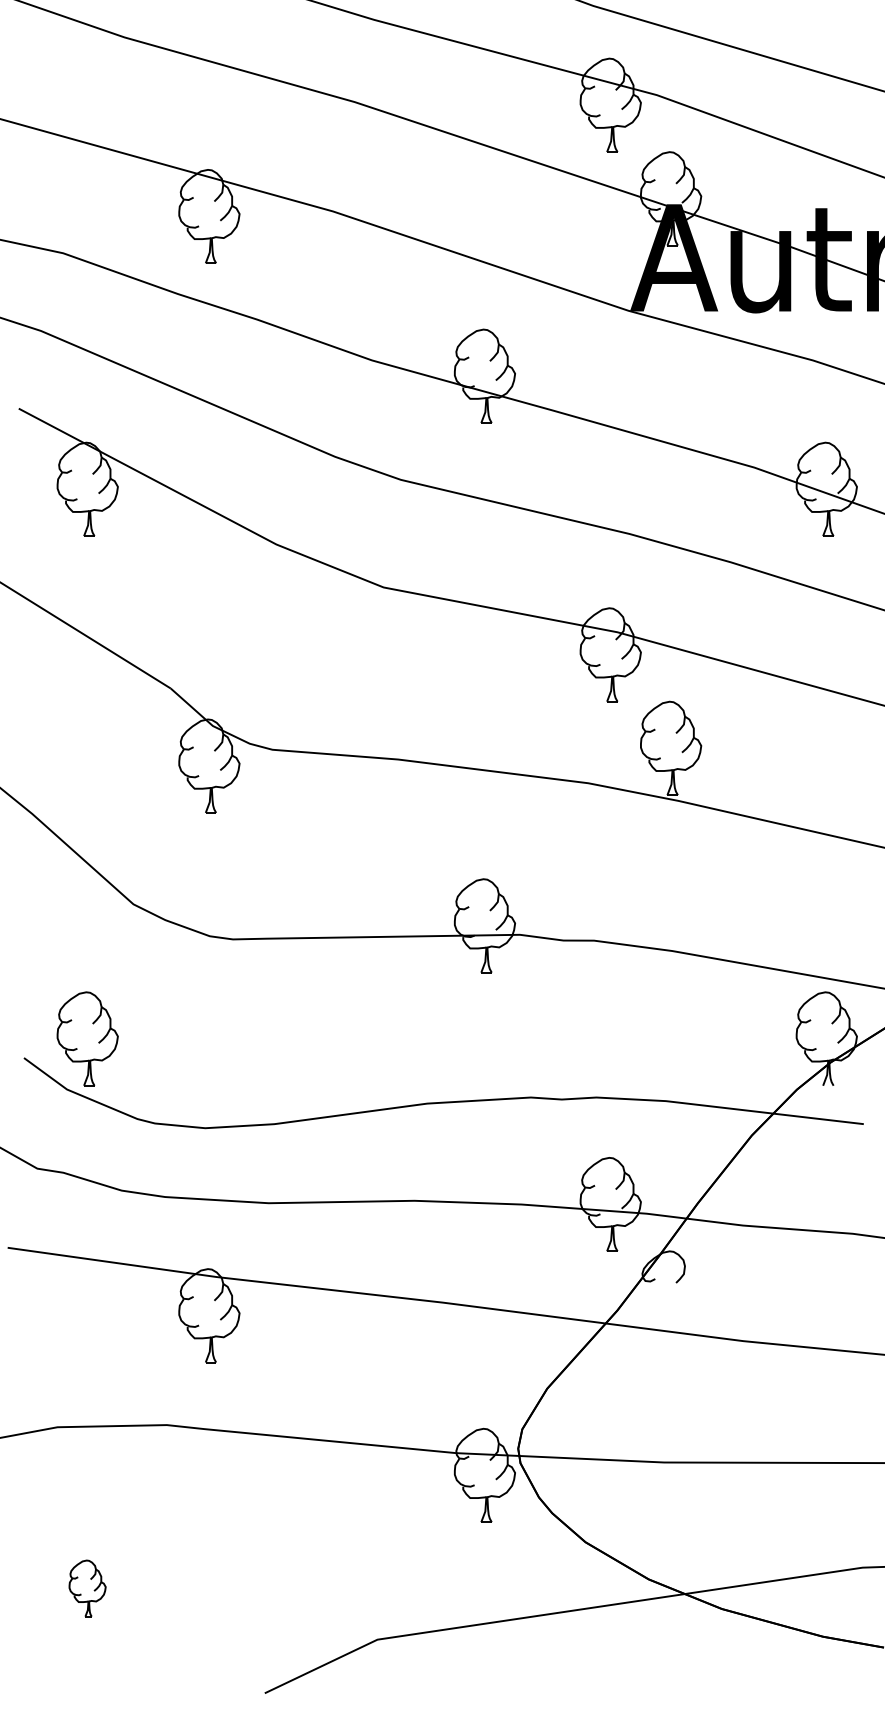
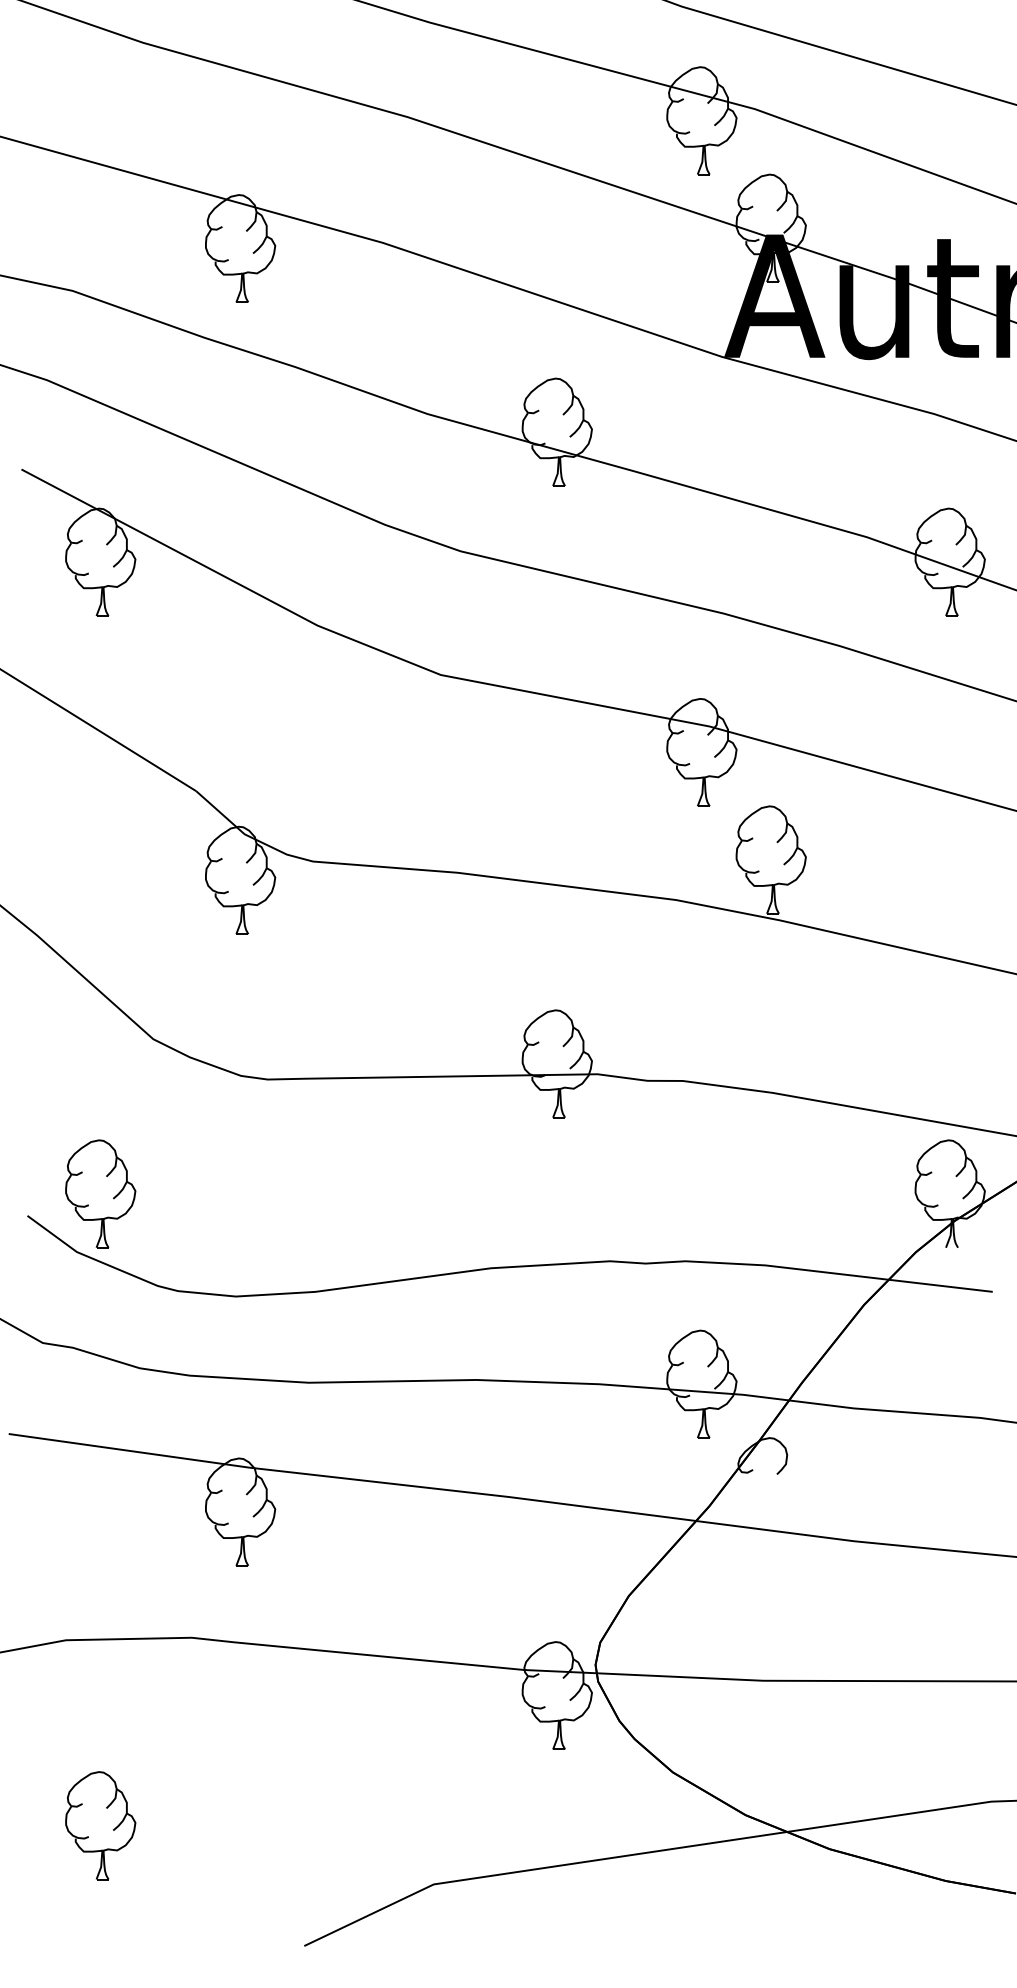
part: (87, 1588) -> (100, 1825), size x1.67

